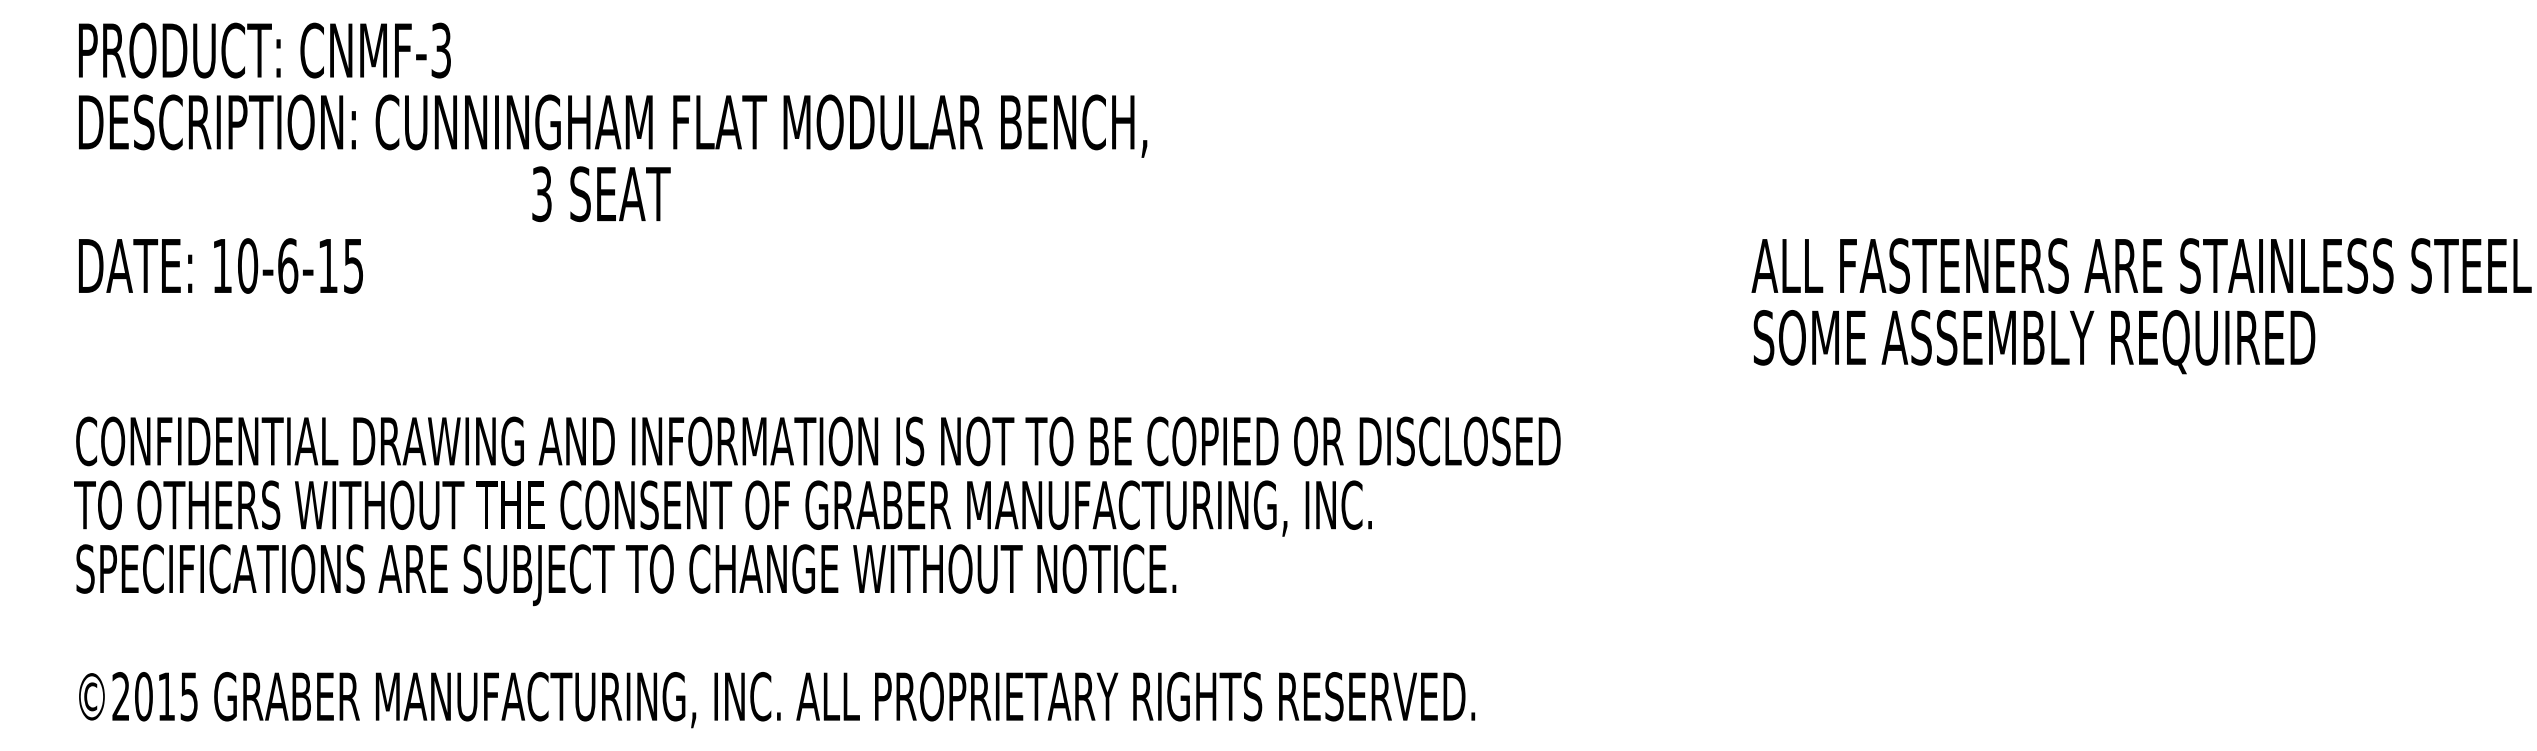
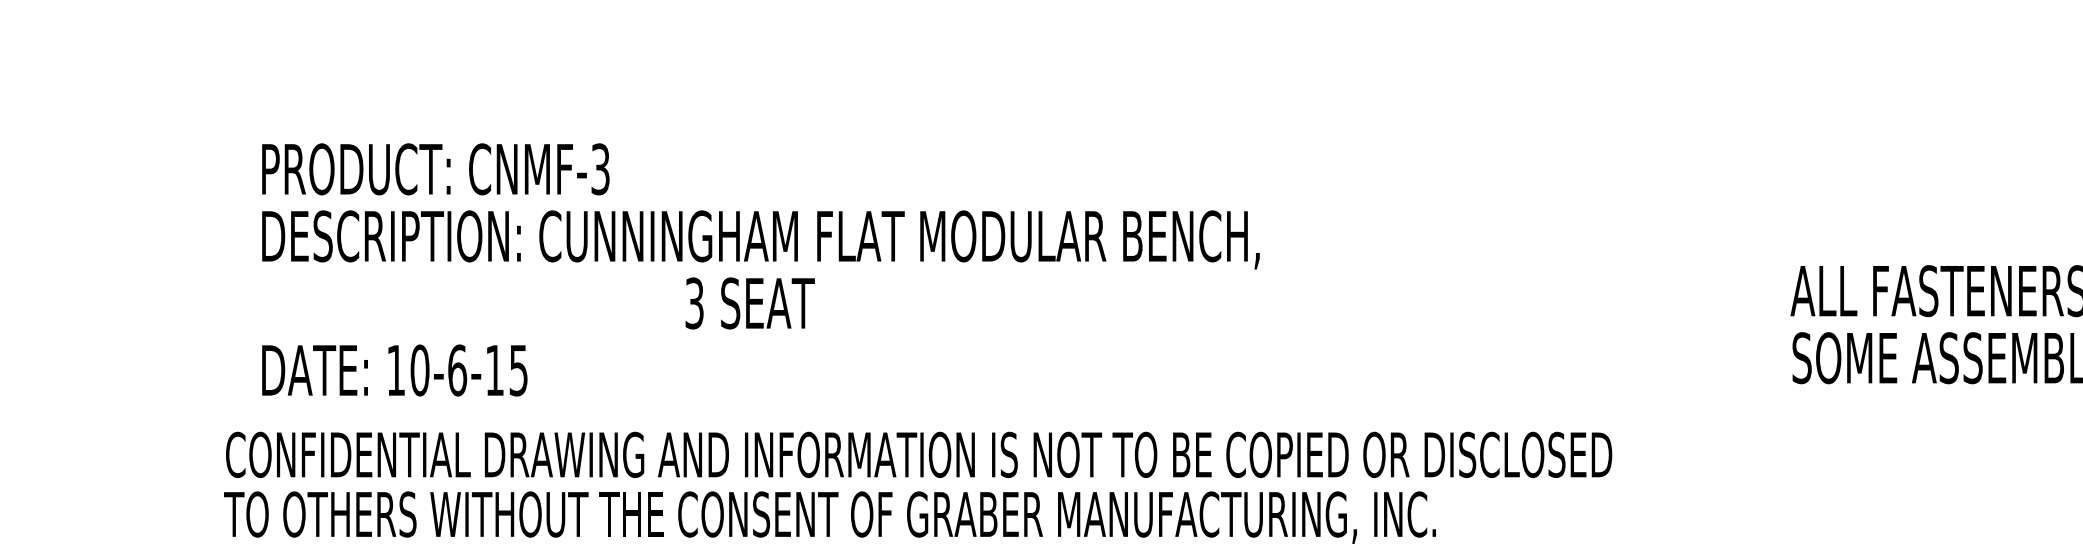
text: (613, 157) -> (761, 269), moved

